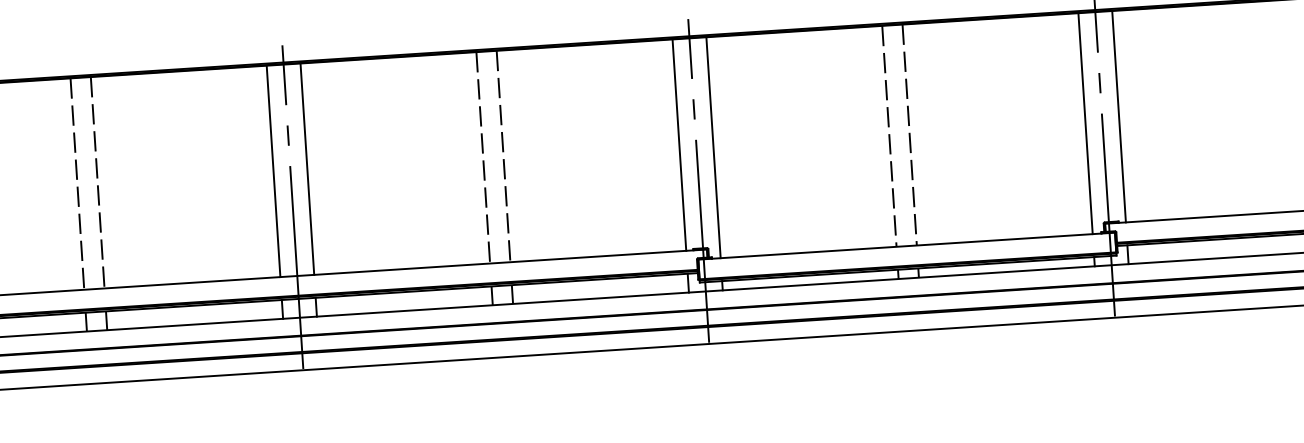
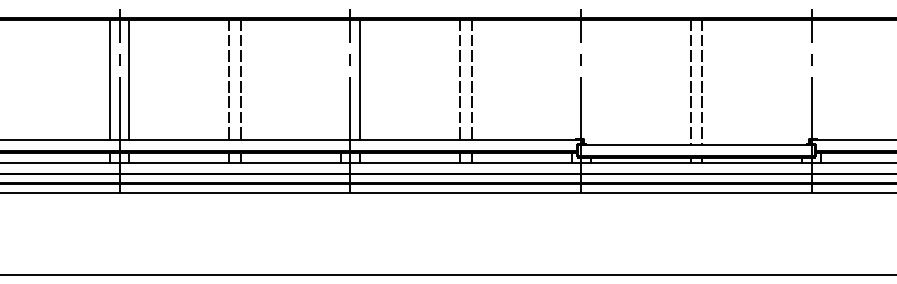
line: (1119, 116) -> (821, 79), removed
line: (1086, 123) -> (802, 82), removed
line: (679, 144) -> (571, 79), removed
line: (713, 148) -> (590, 82), removed
line: (273, 171) -> (340, 79), removed

